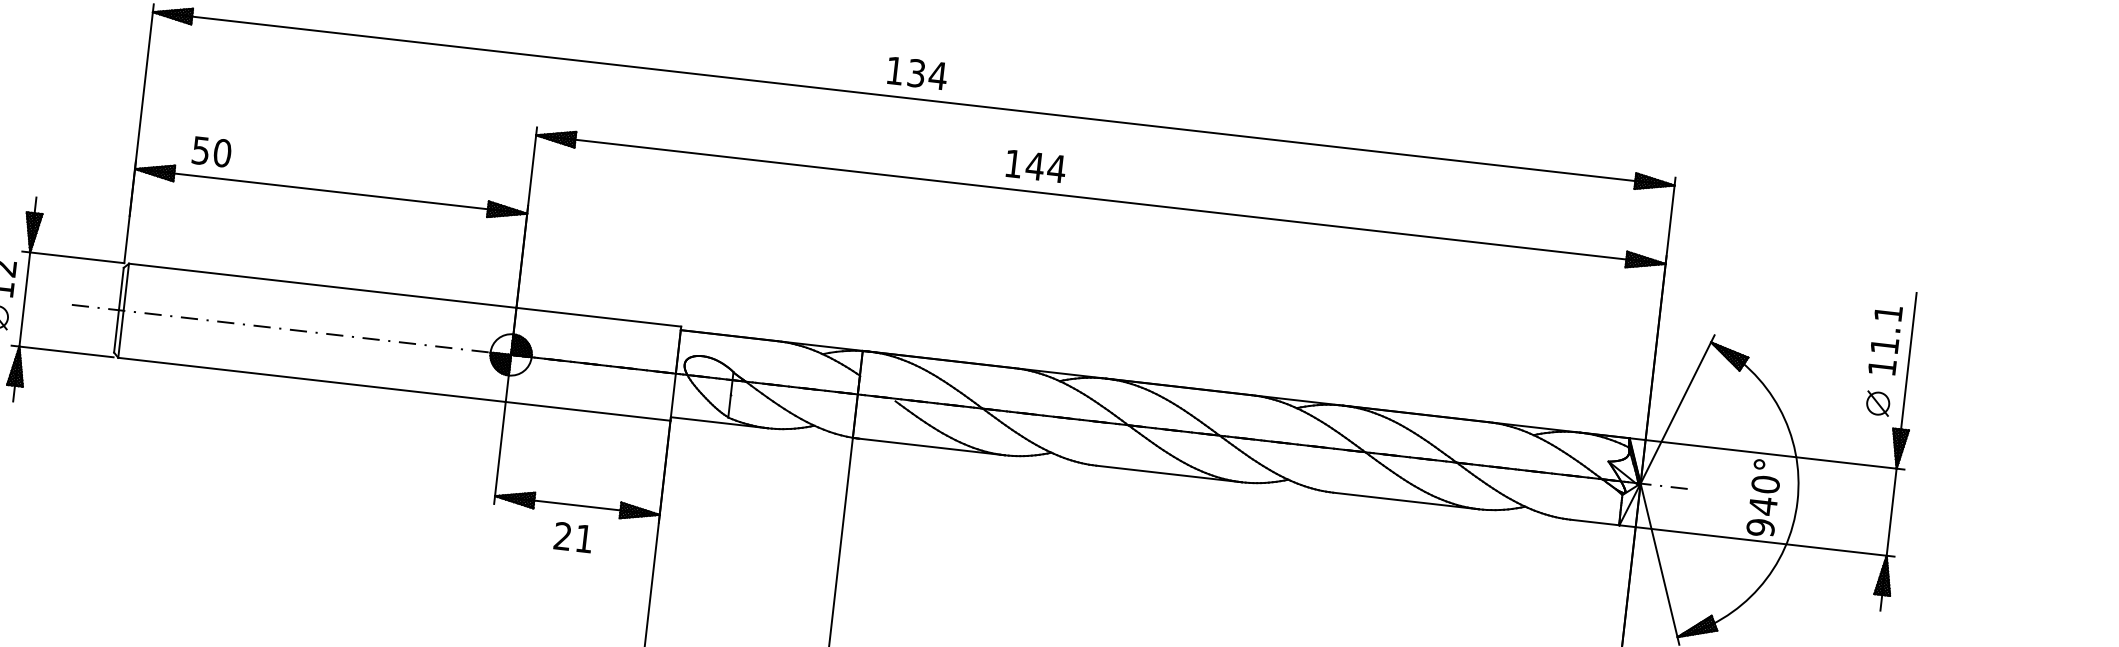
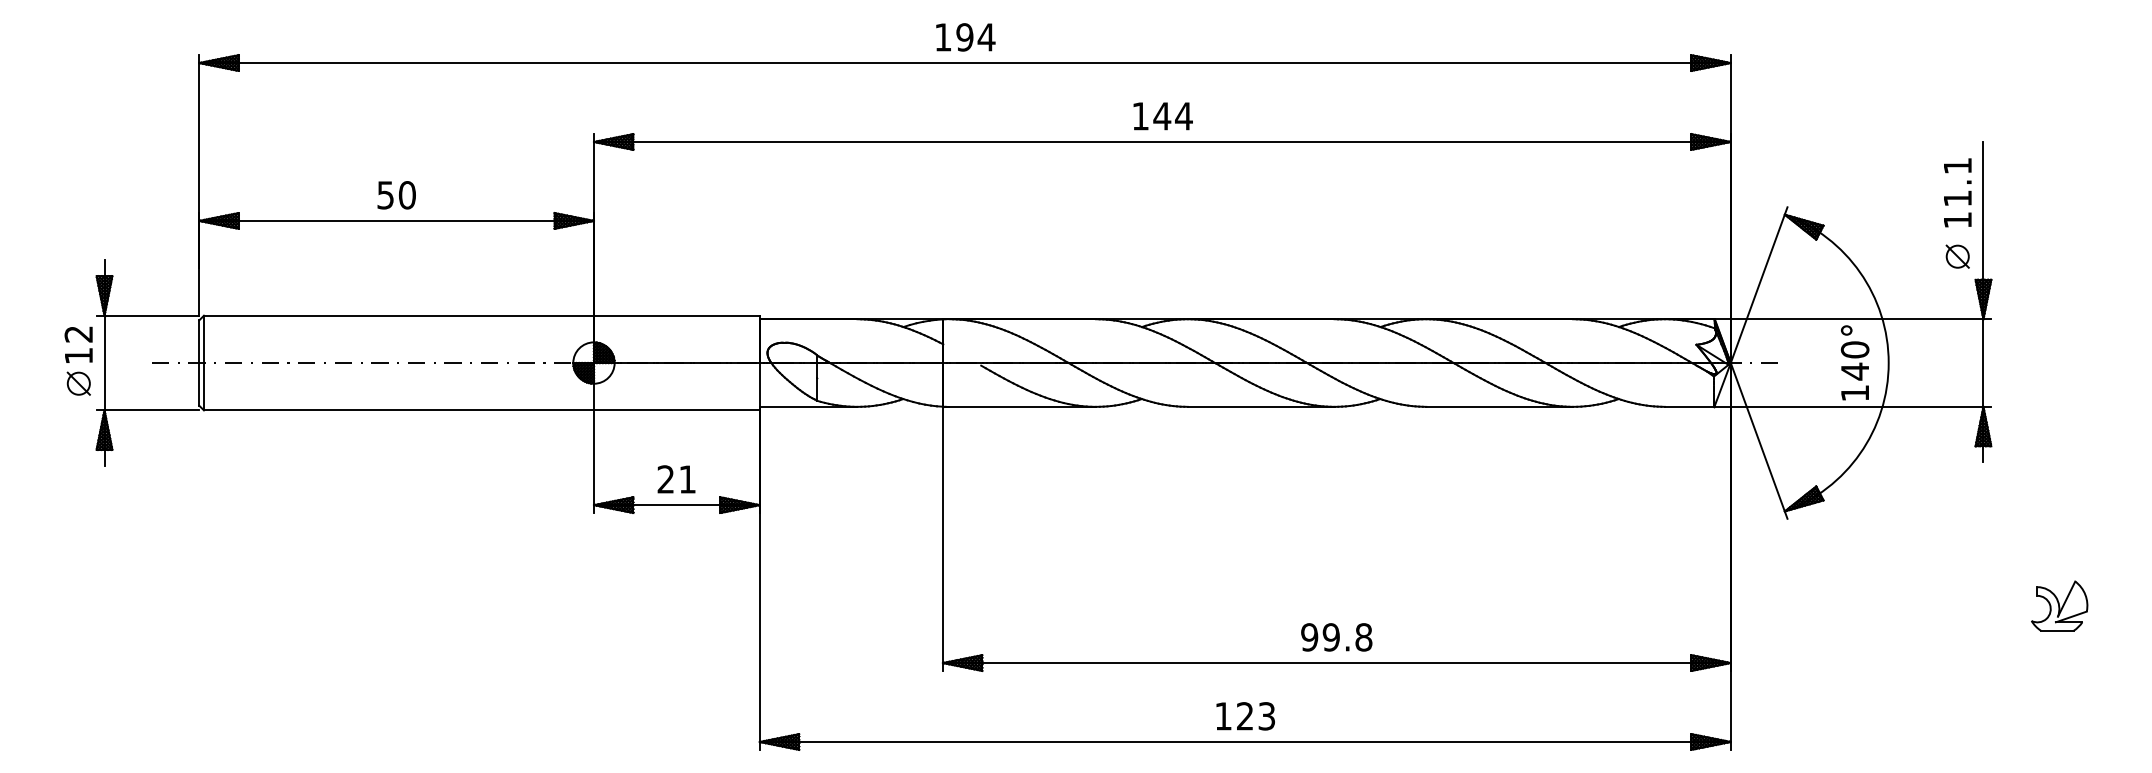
text: (916, 73) -> (964, 37), 134 -> 194
text: (211, 152) -> (396, 195), moved
text: (1035, 166) -> (1162, 116), moved
text: (1760, 526) -> (1854, 392), 940° -> 140°
text: (573, 537) -> (676, 479), moved

